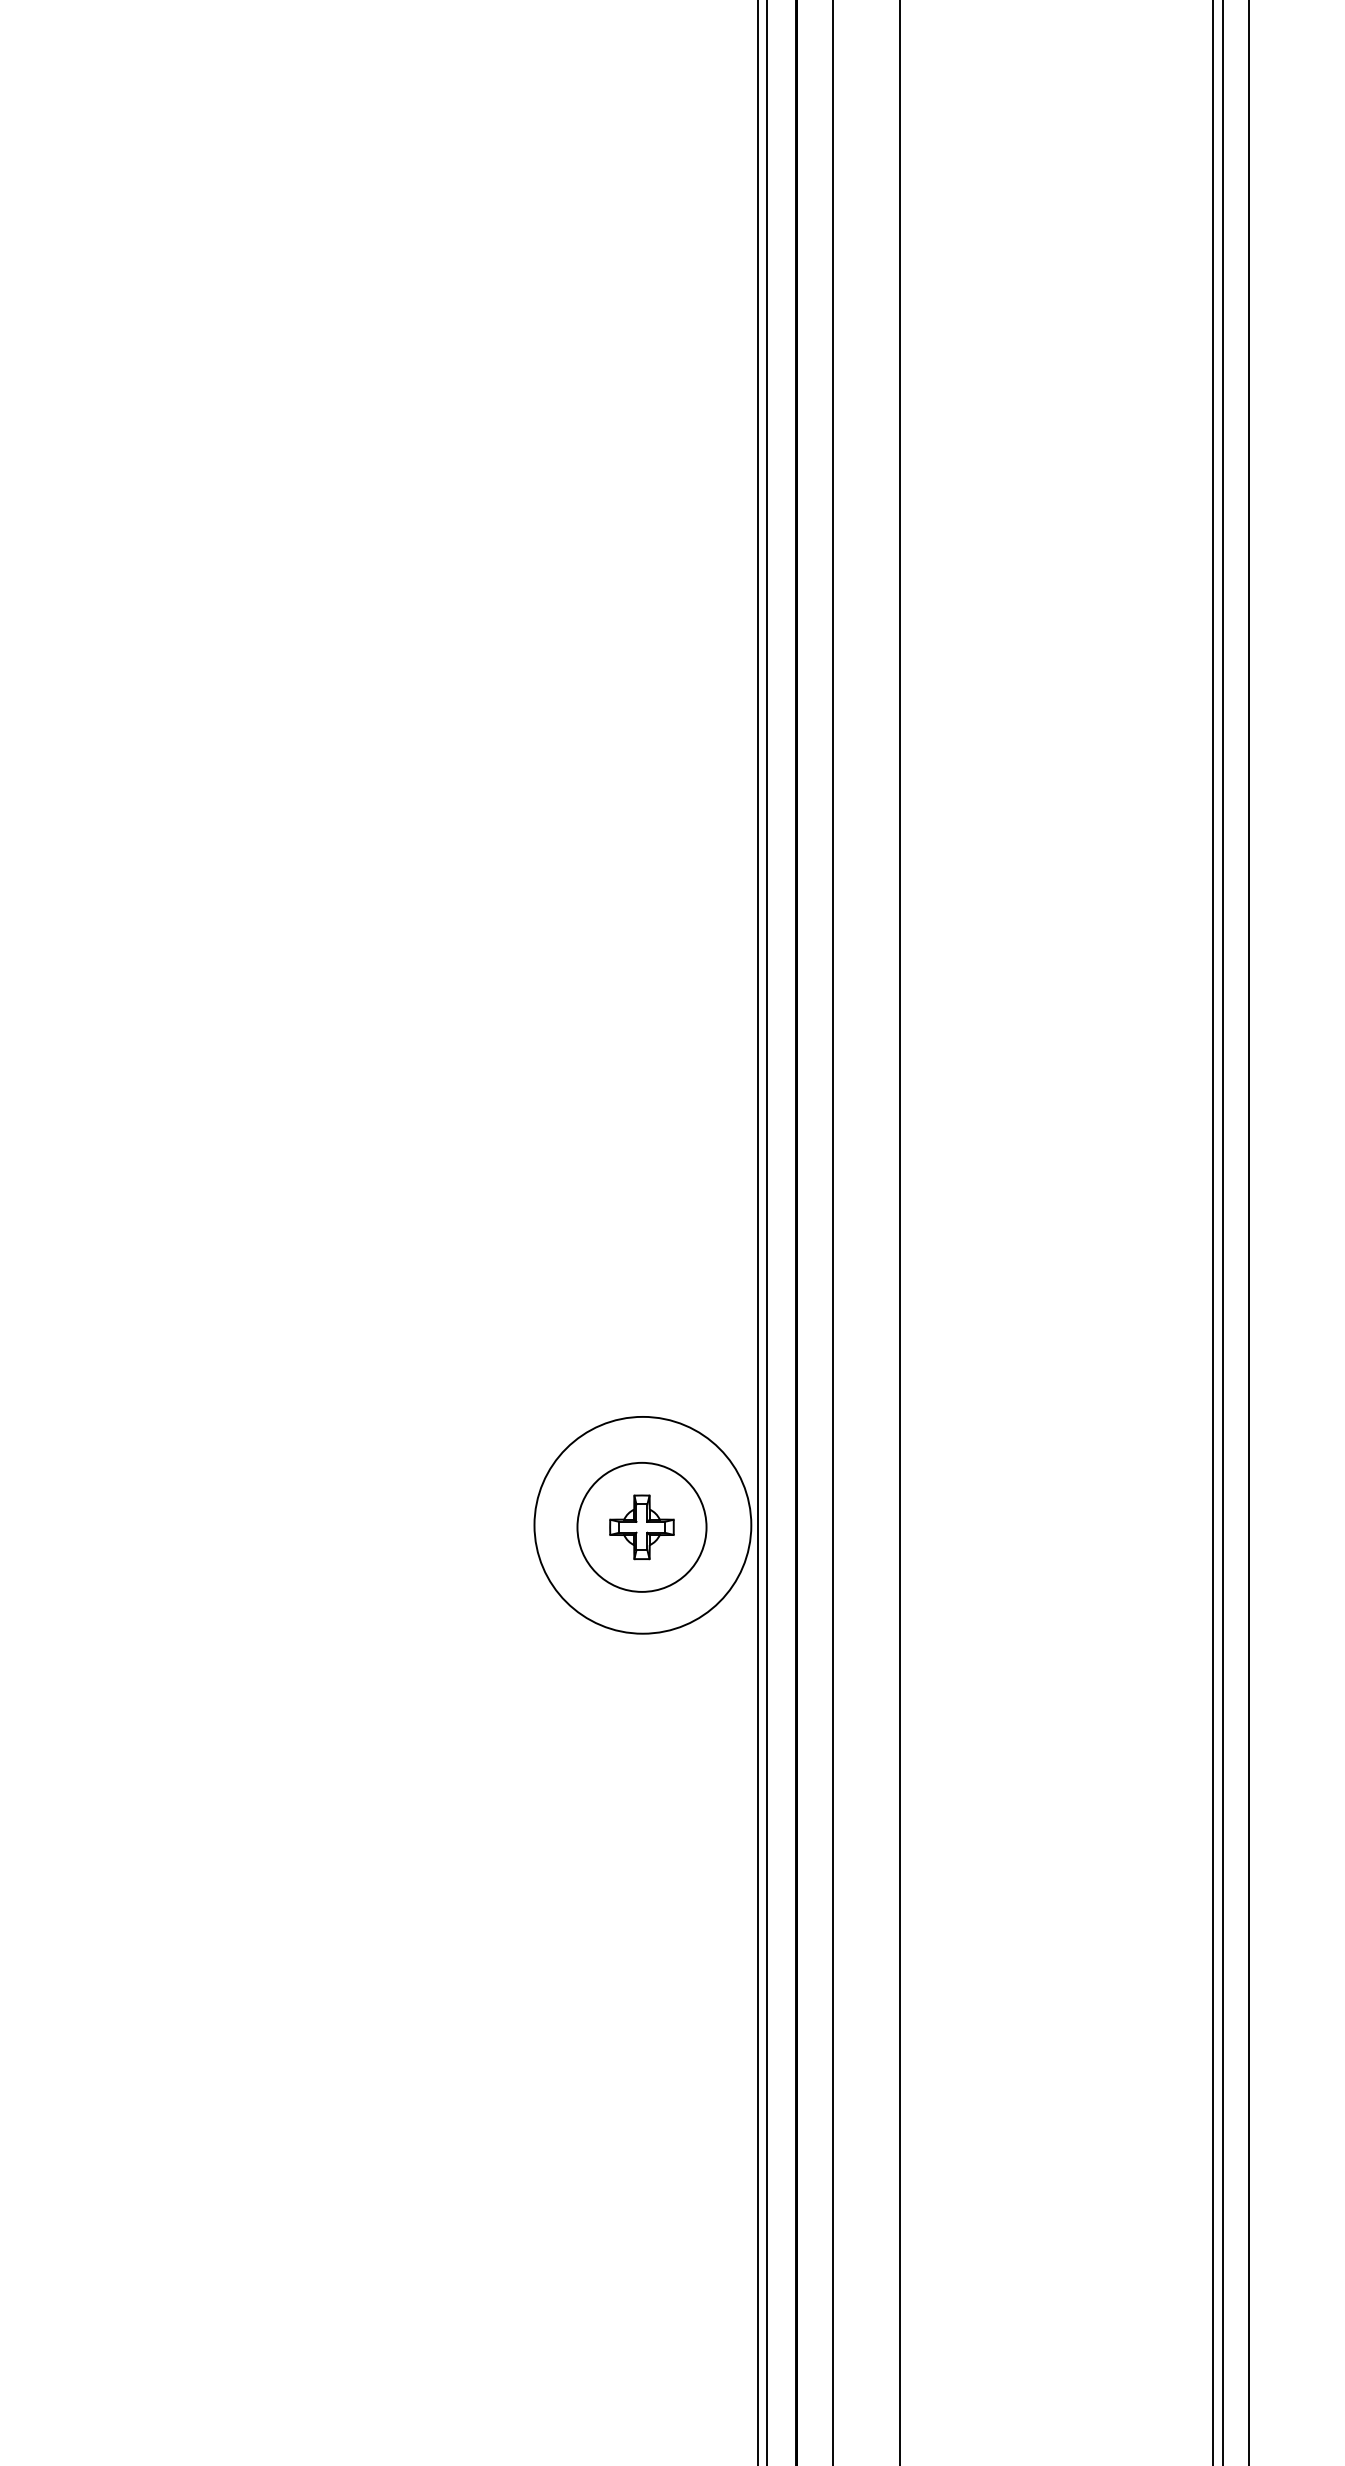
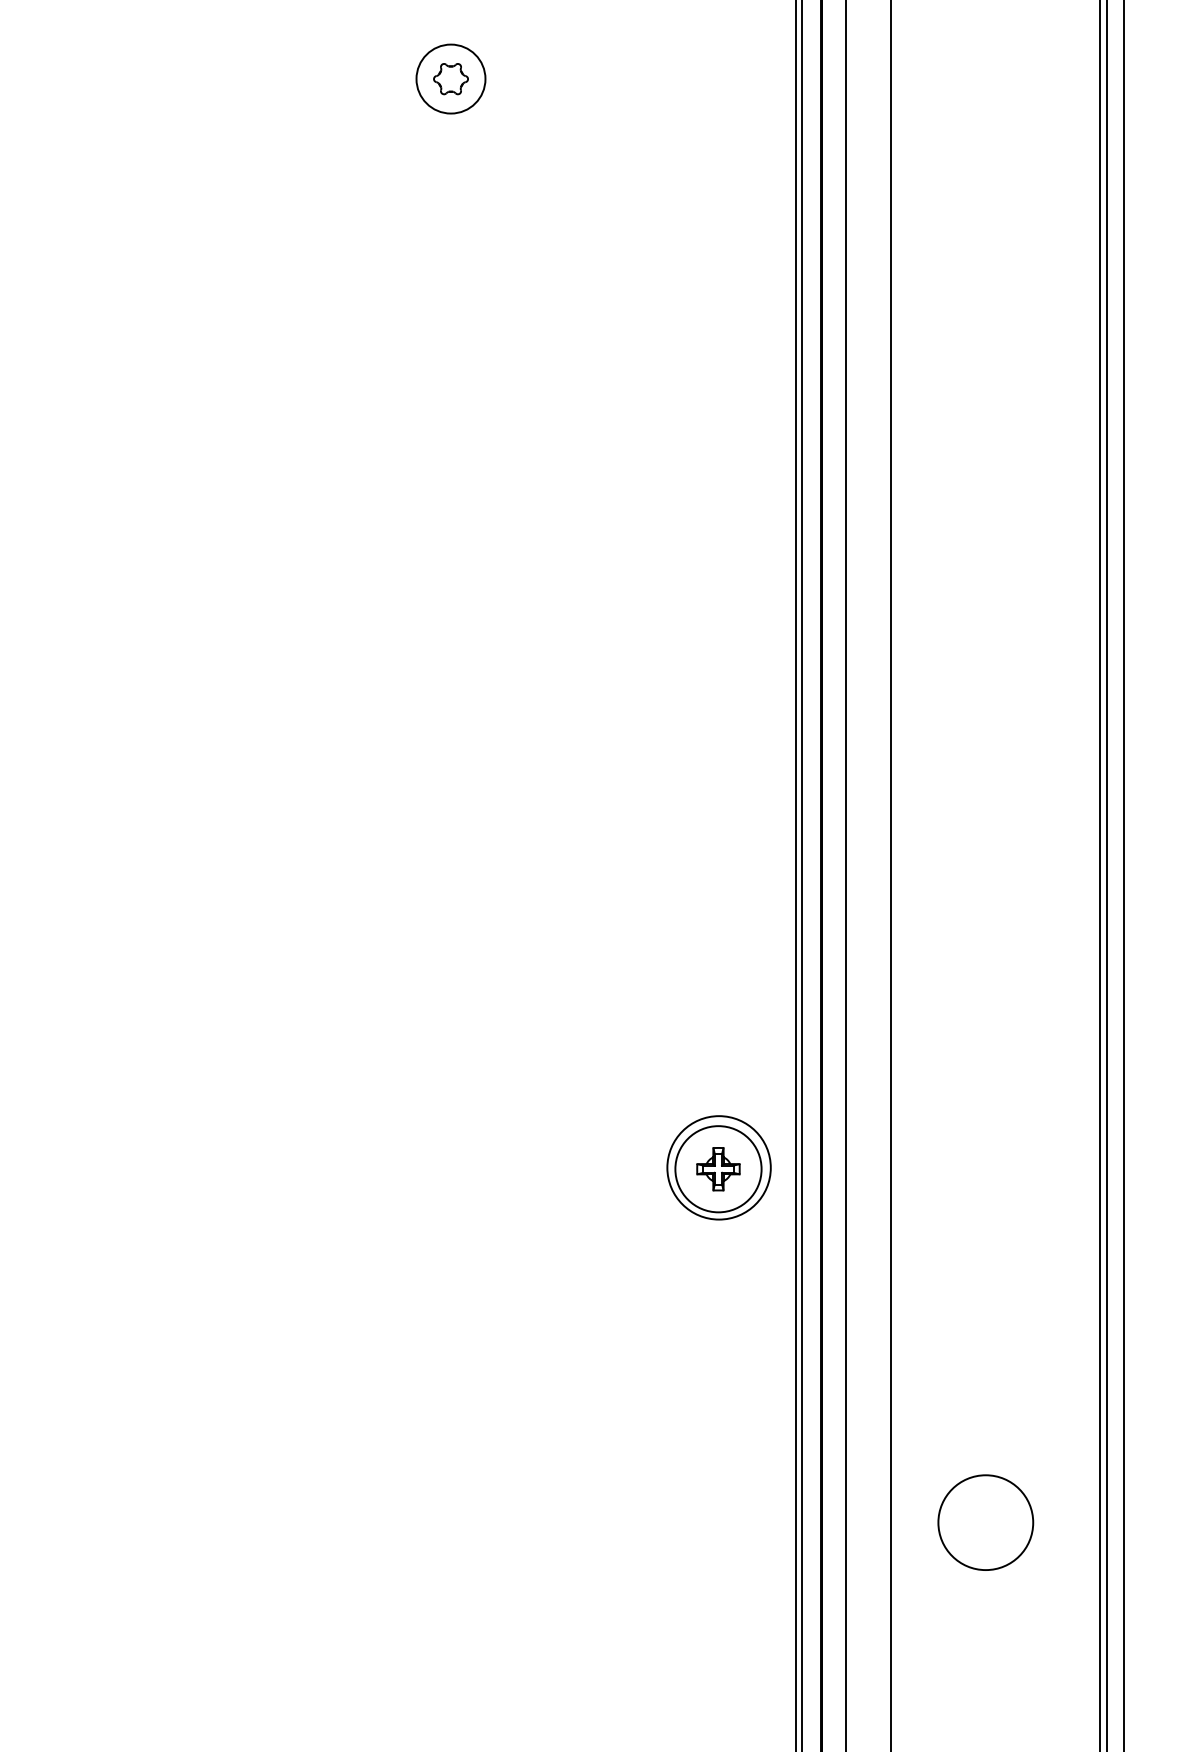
circle: (642, 1524) -> (718, 1167), size x0.71
circle: (1041, 2056) -> (985, 1522), added

